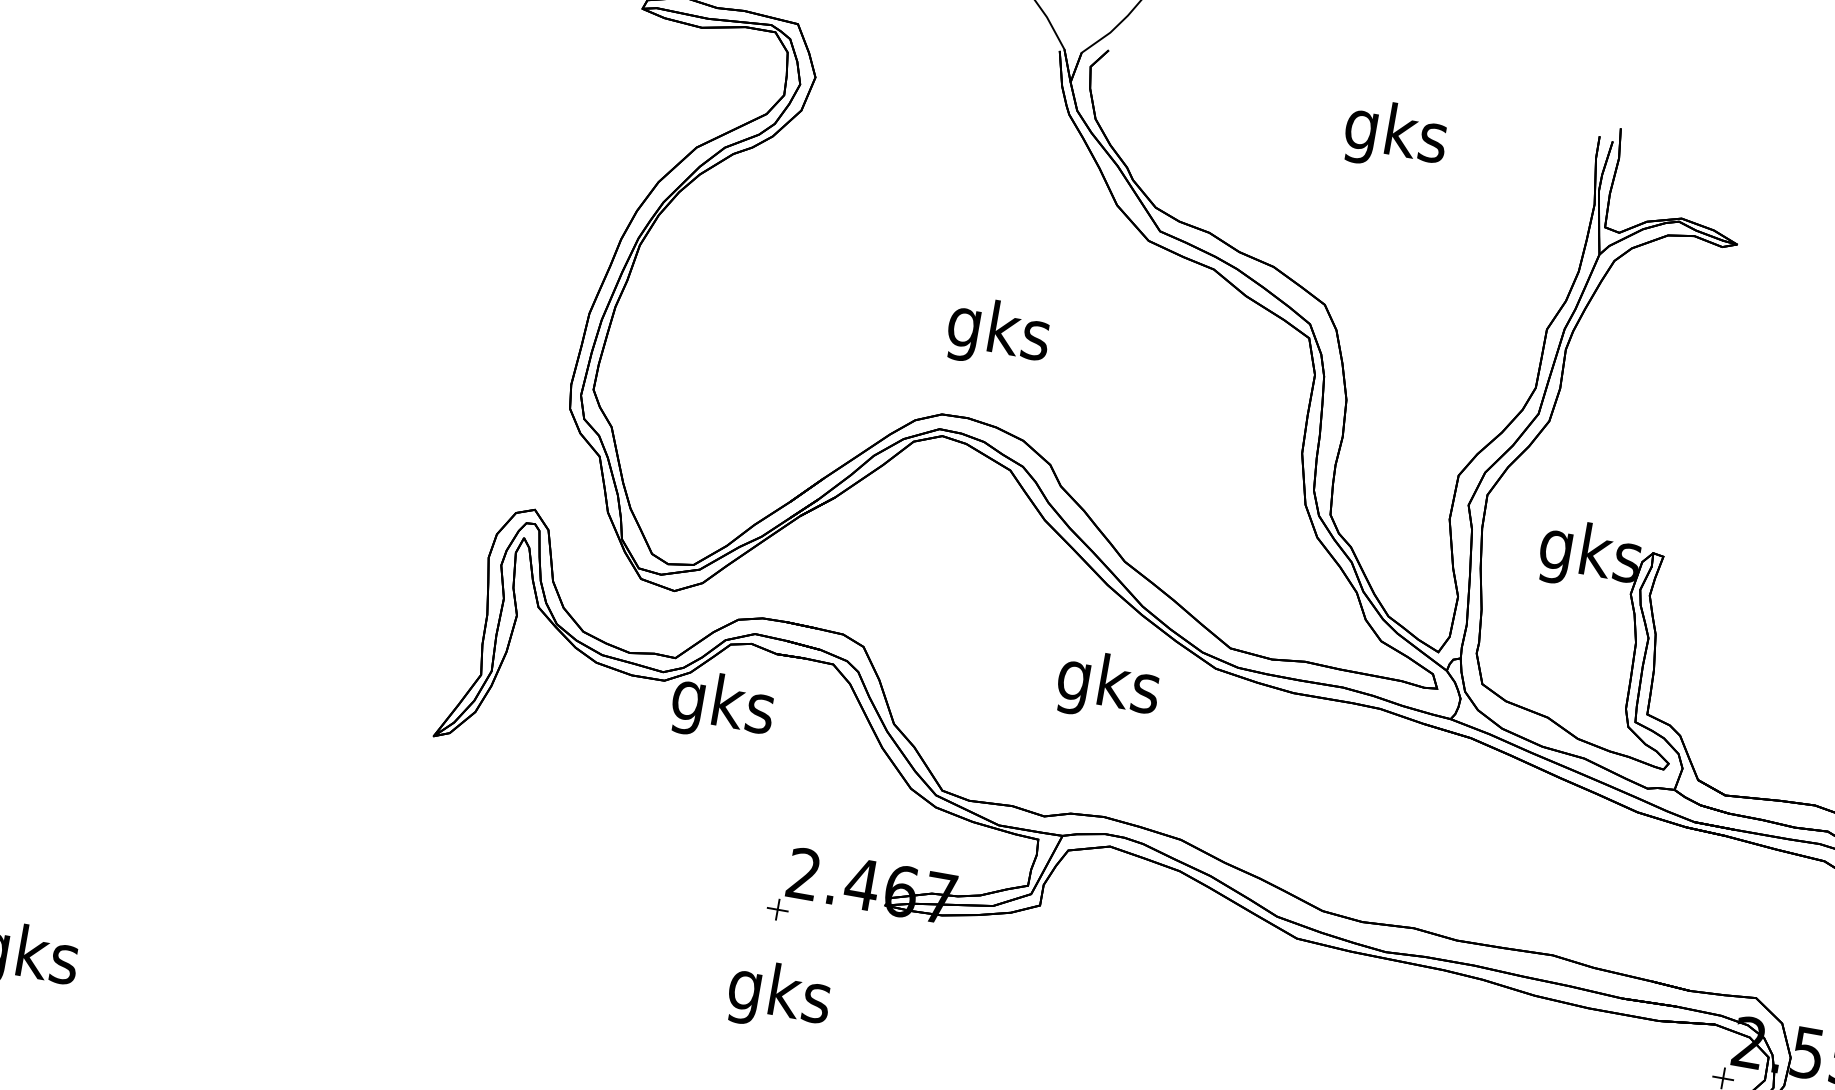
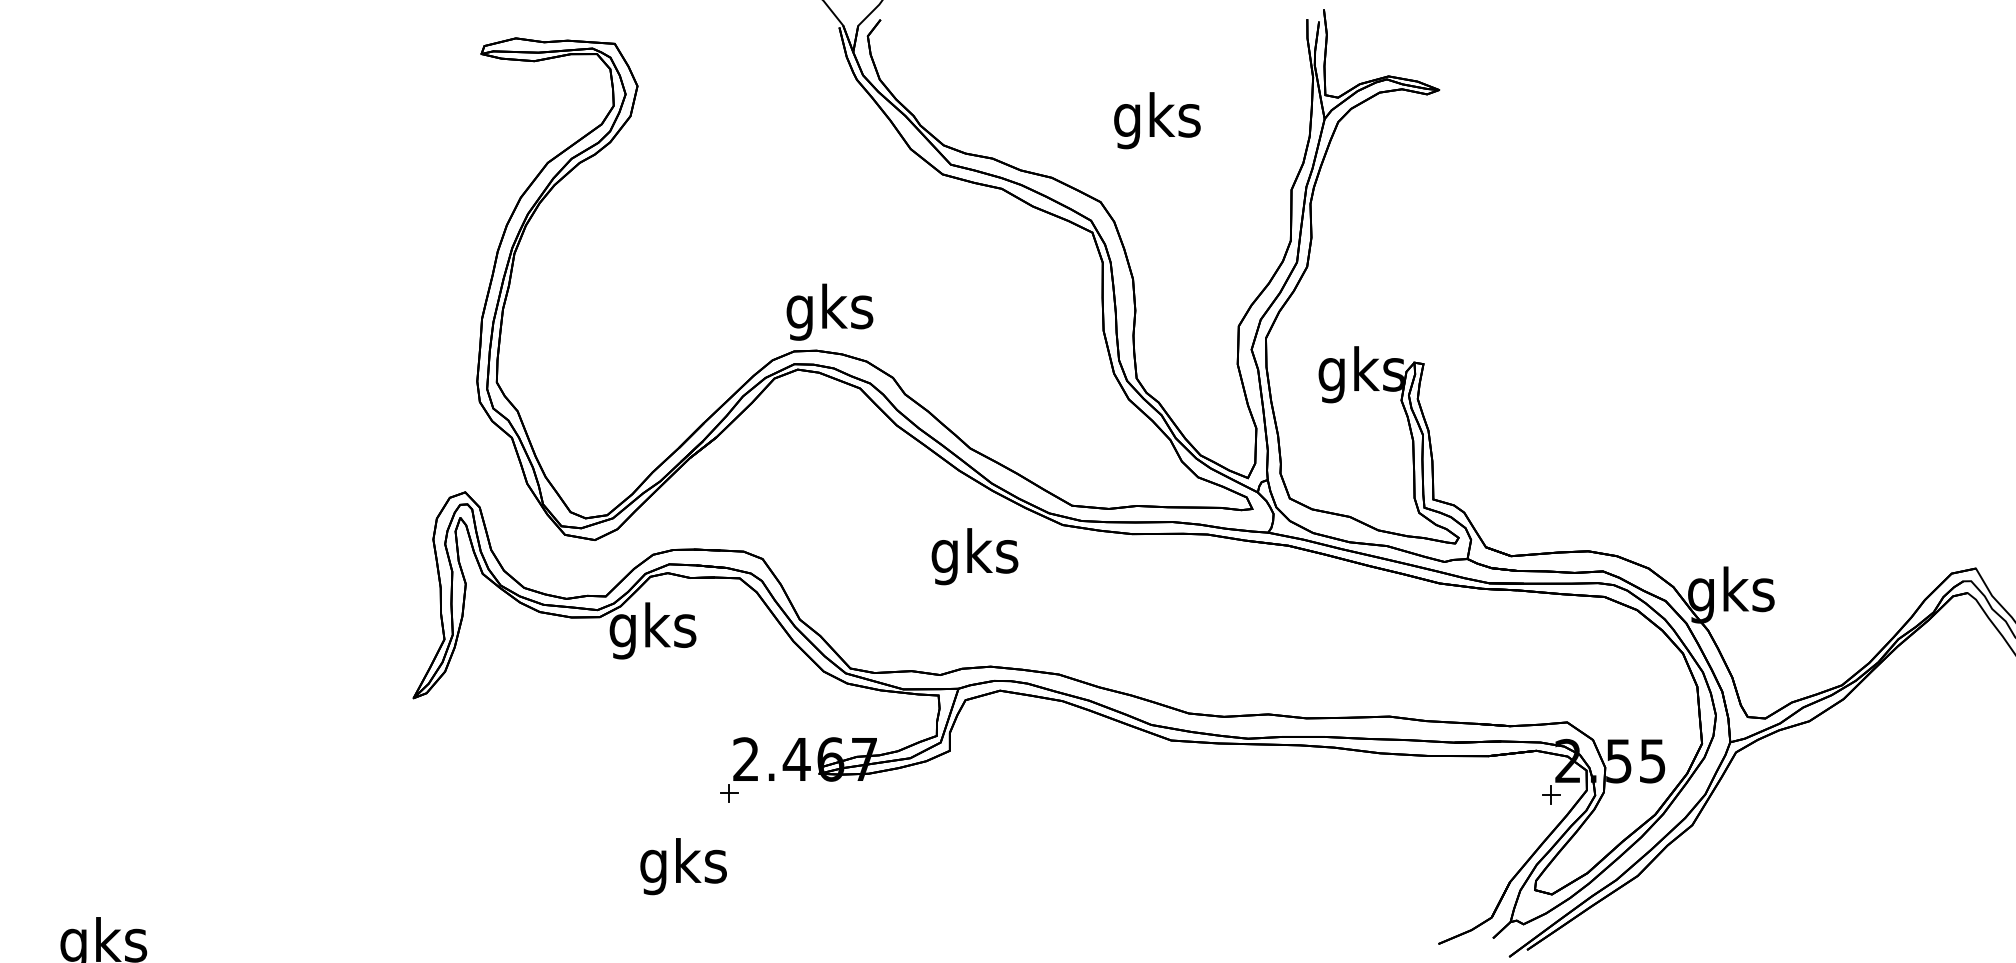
text: (1395, 136) -> (1157, 120), moved
text: (998, 333) -> (829, 311), moved
text: (779, 996) -> (683, 866), moved

